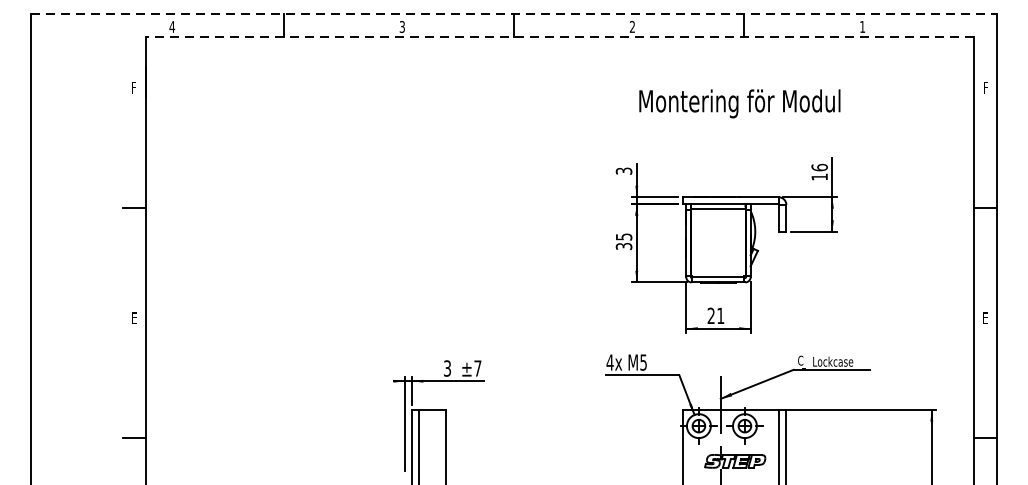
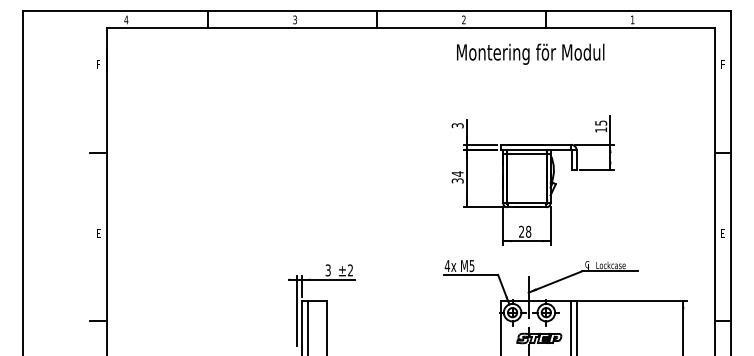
line: (514, 14) -> (377, 10), dashed -> solid
line: (559, 37) -> (410, 27), dashed -> solid
text: (739, 102) -> (530, 53), moved
text: (820, 166) -> (601, 122), 16 -> 15
text: (623, 236) -> (457, 173), 35 -> 34
text: (720, 315) -> (528, 231), 21 -> 28
text: (476, 368) -> (349, 270), ±7 -> ±2

